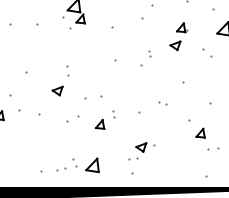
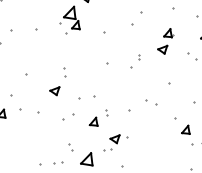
part: (162, 103) -> (150, 102), size x1.6
part: (141, 151) -> (115, 142), moved
part: (74, 162) -> (70, 146), moved

